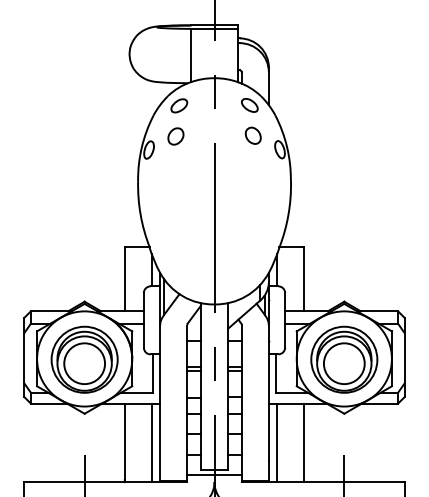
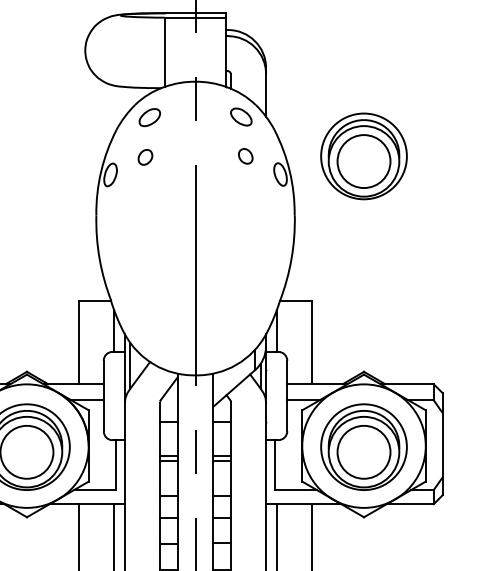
part: (252, 135) -> (244, 156), size x0.7
part: (344, 135) -> (364, 156), added
part: (175, 136) -> (144, 157), size x0.7

